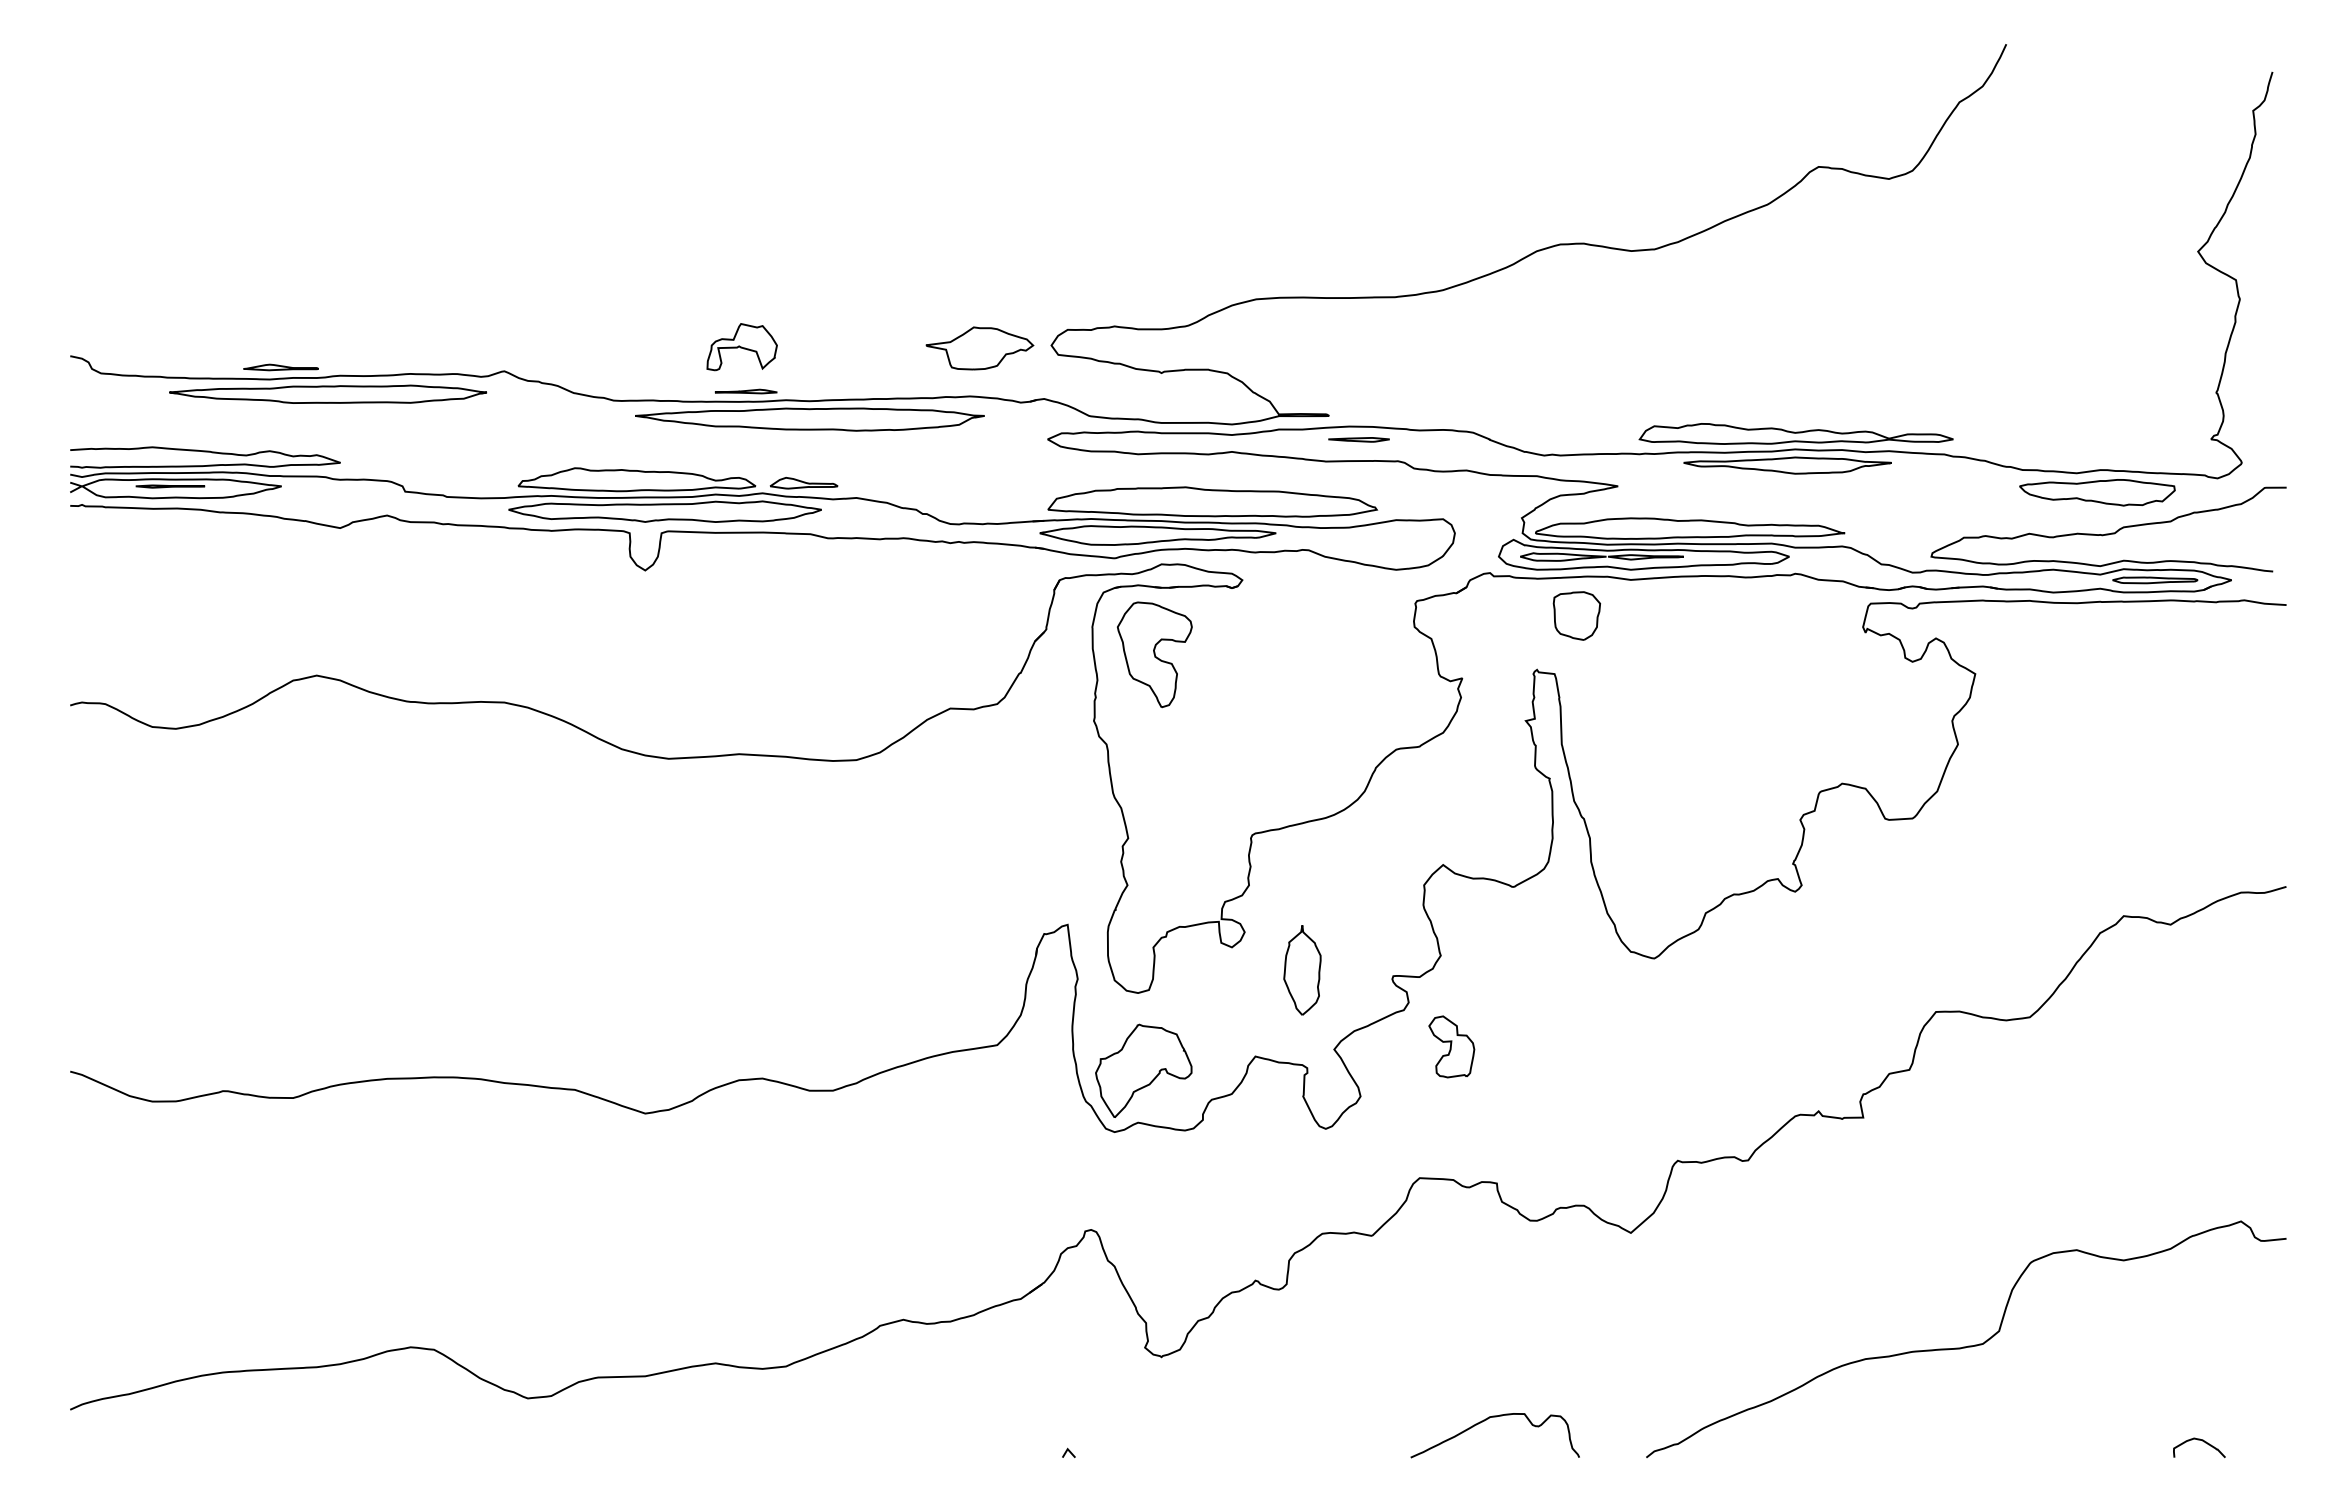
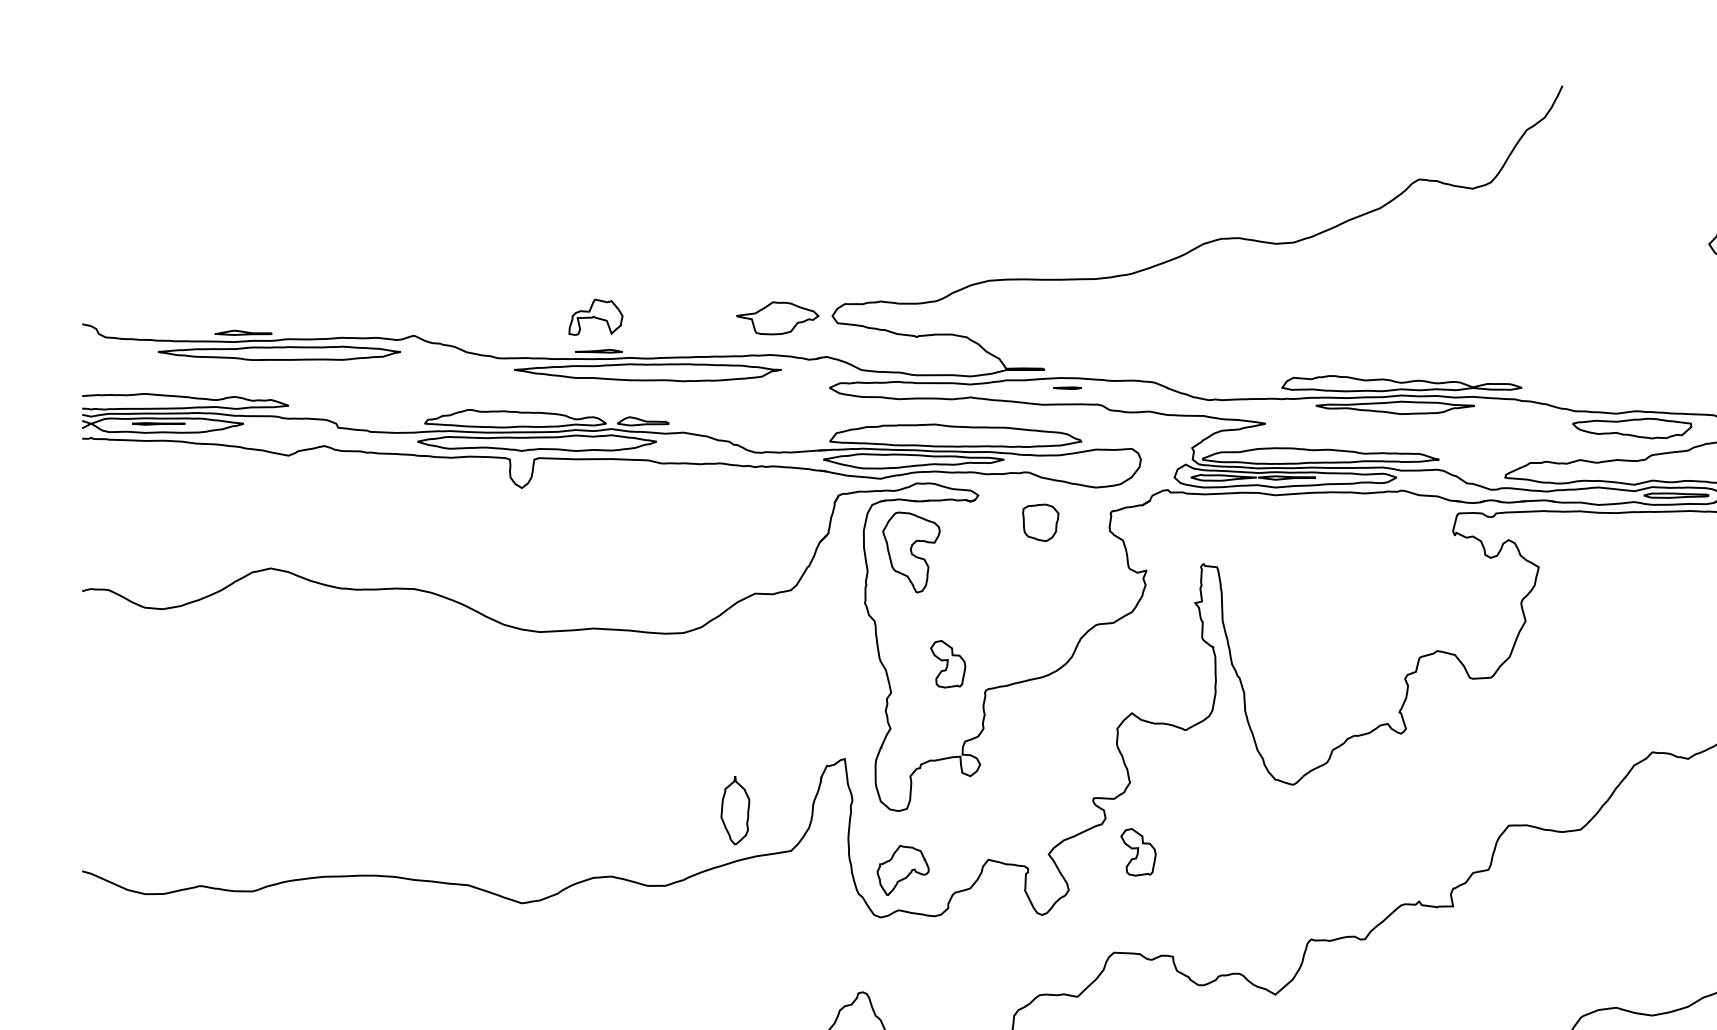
part: (1358, 439) -> (1067, 387), size x0.6
part: (1576, 615) -> (1040, 522), moved
part: (1202, 800) -> (947, 663), added
part: (1302, 970) -> (735, 810), moved
part: (1143, 1070) -> (902, 870), size x0.7

